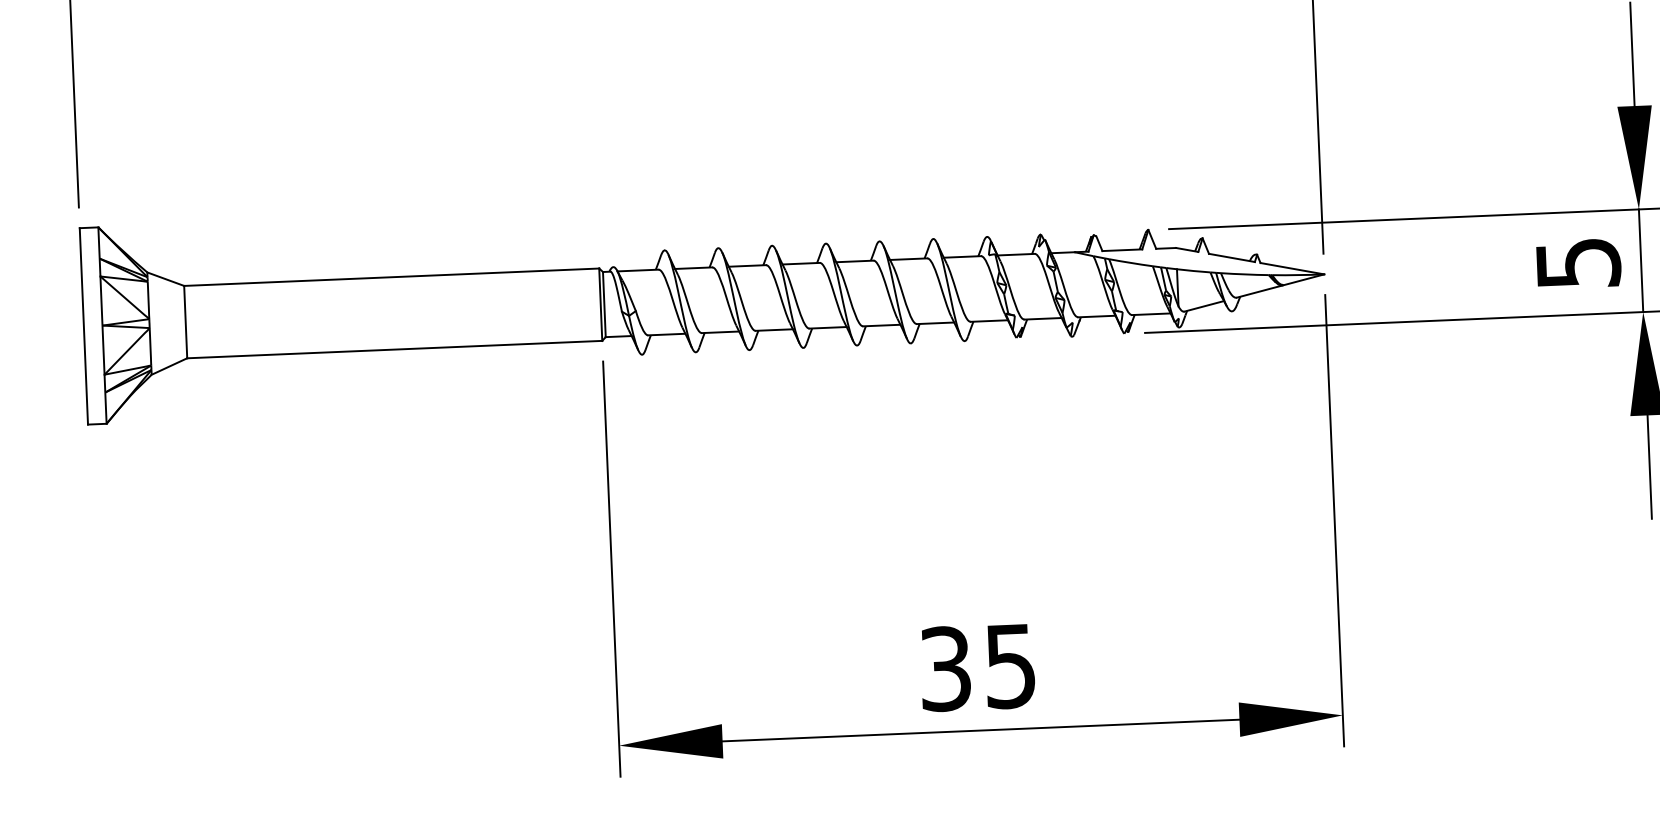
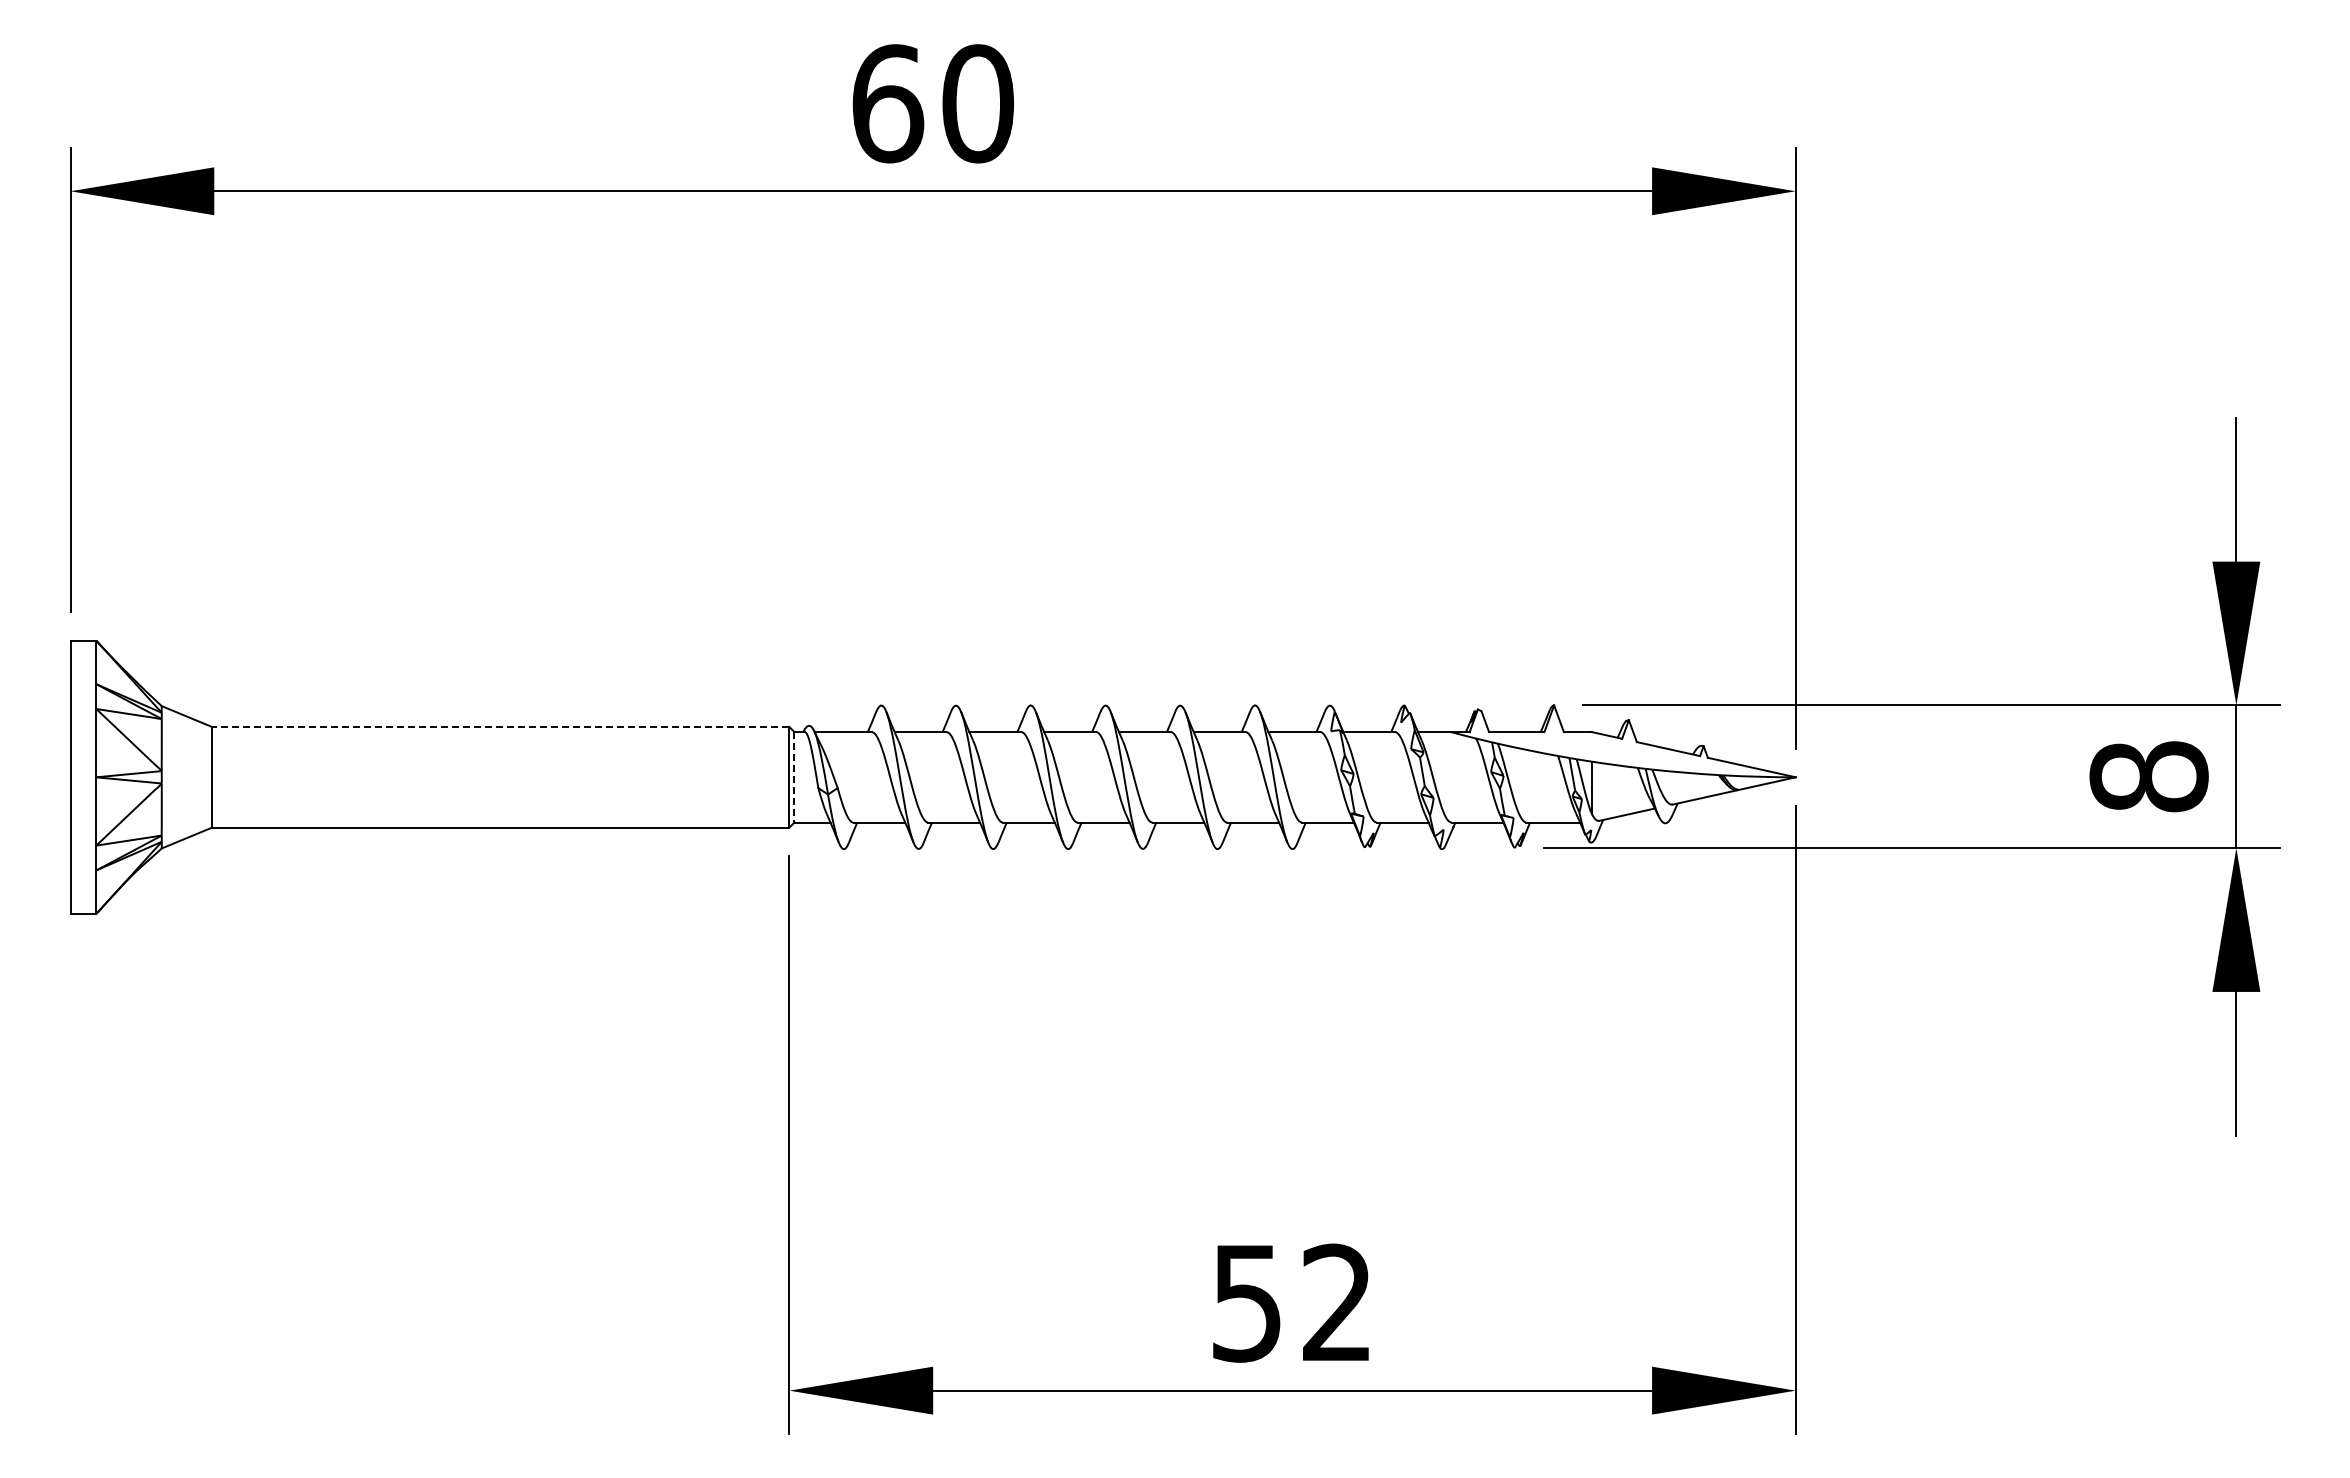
text: (1577, 263) -> (2148, 776), 5 -> 8
line: (391, 276) -> (500, 726), solid -> dashed
line: (604, 304) -> (794, 777), solid -> dashed
text: (977, 667) -> (1291, 1302), 35 -> 52

